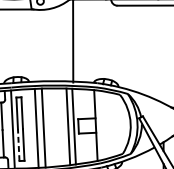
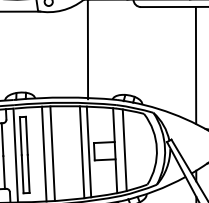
line: (162, 53) -> (195, 64), added
line: (103, 125) -> (124, 150), added
line: (18, 144) -> (22, 173), dashed -> solid

